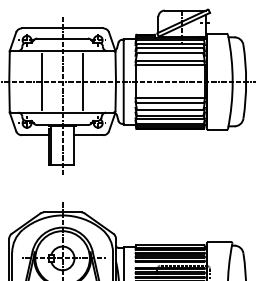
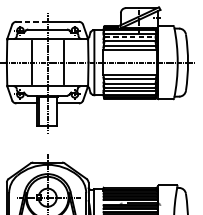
line: (42, 28) -> (32, 21), solid -> dashed
line: (170, 48) -> (130, 37), solid -> dashed

